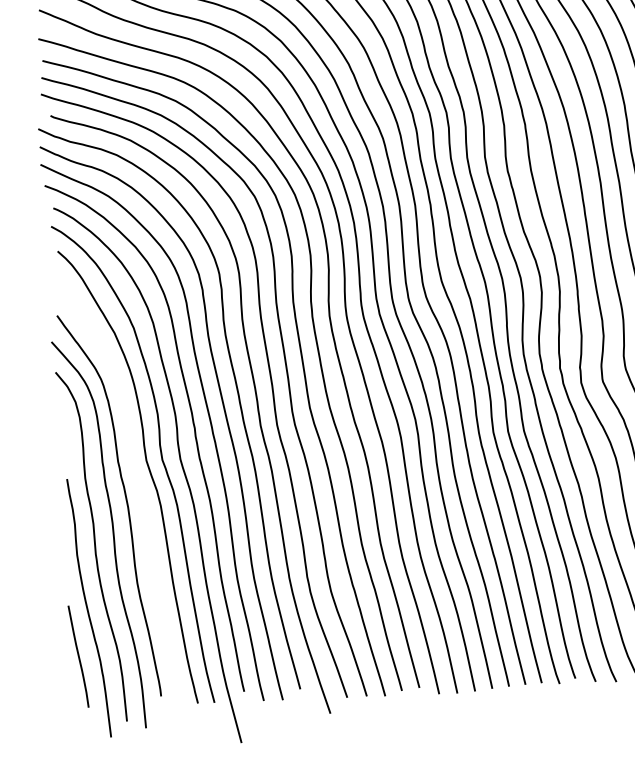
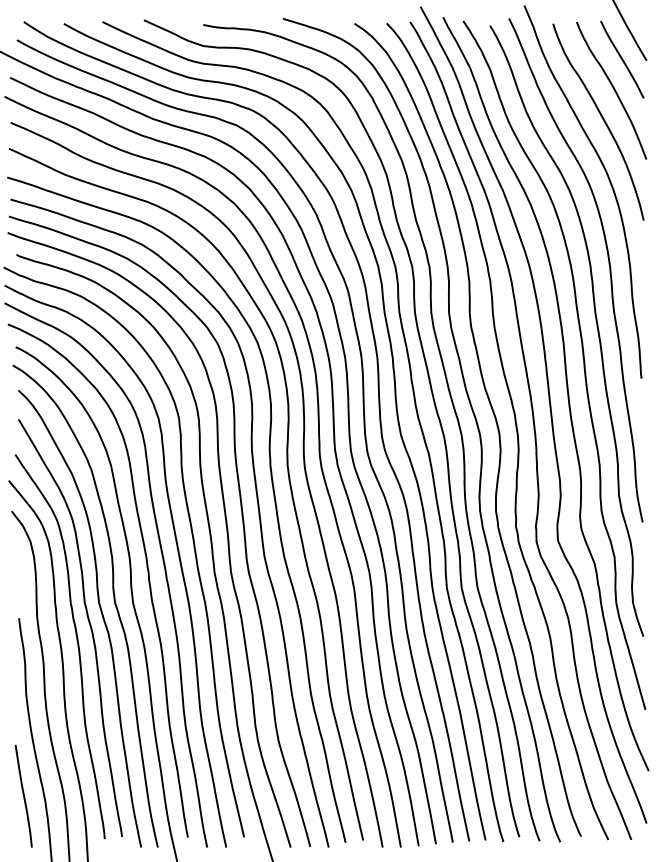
curve: (136, 480) -> (88, 622), added

